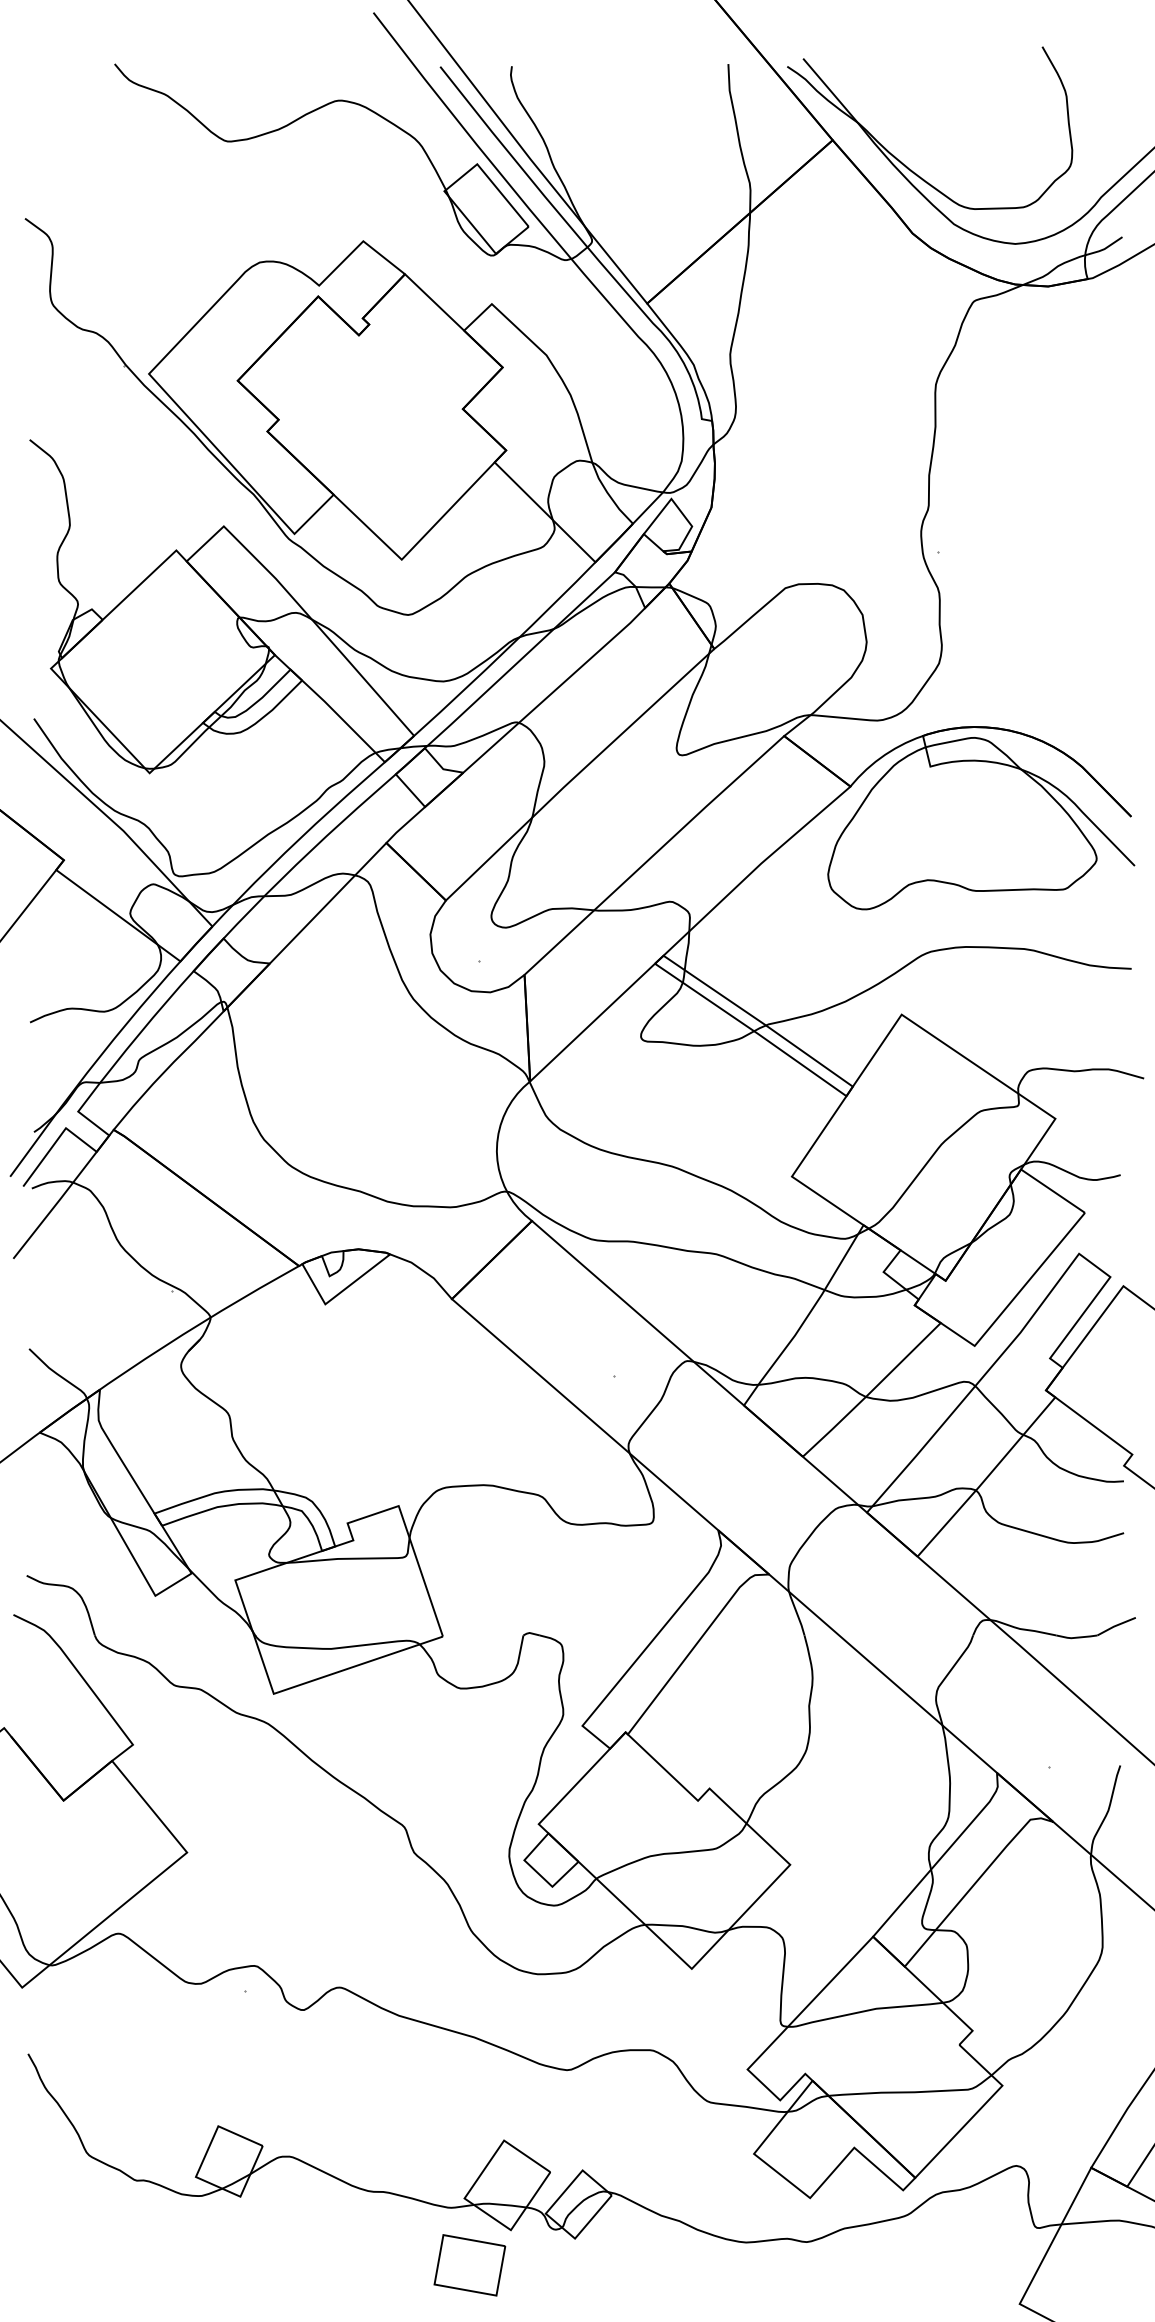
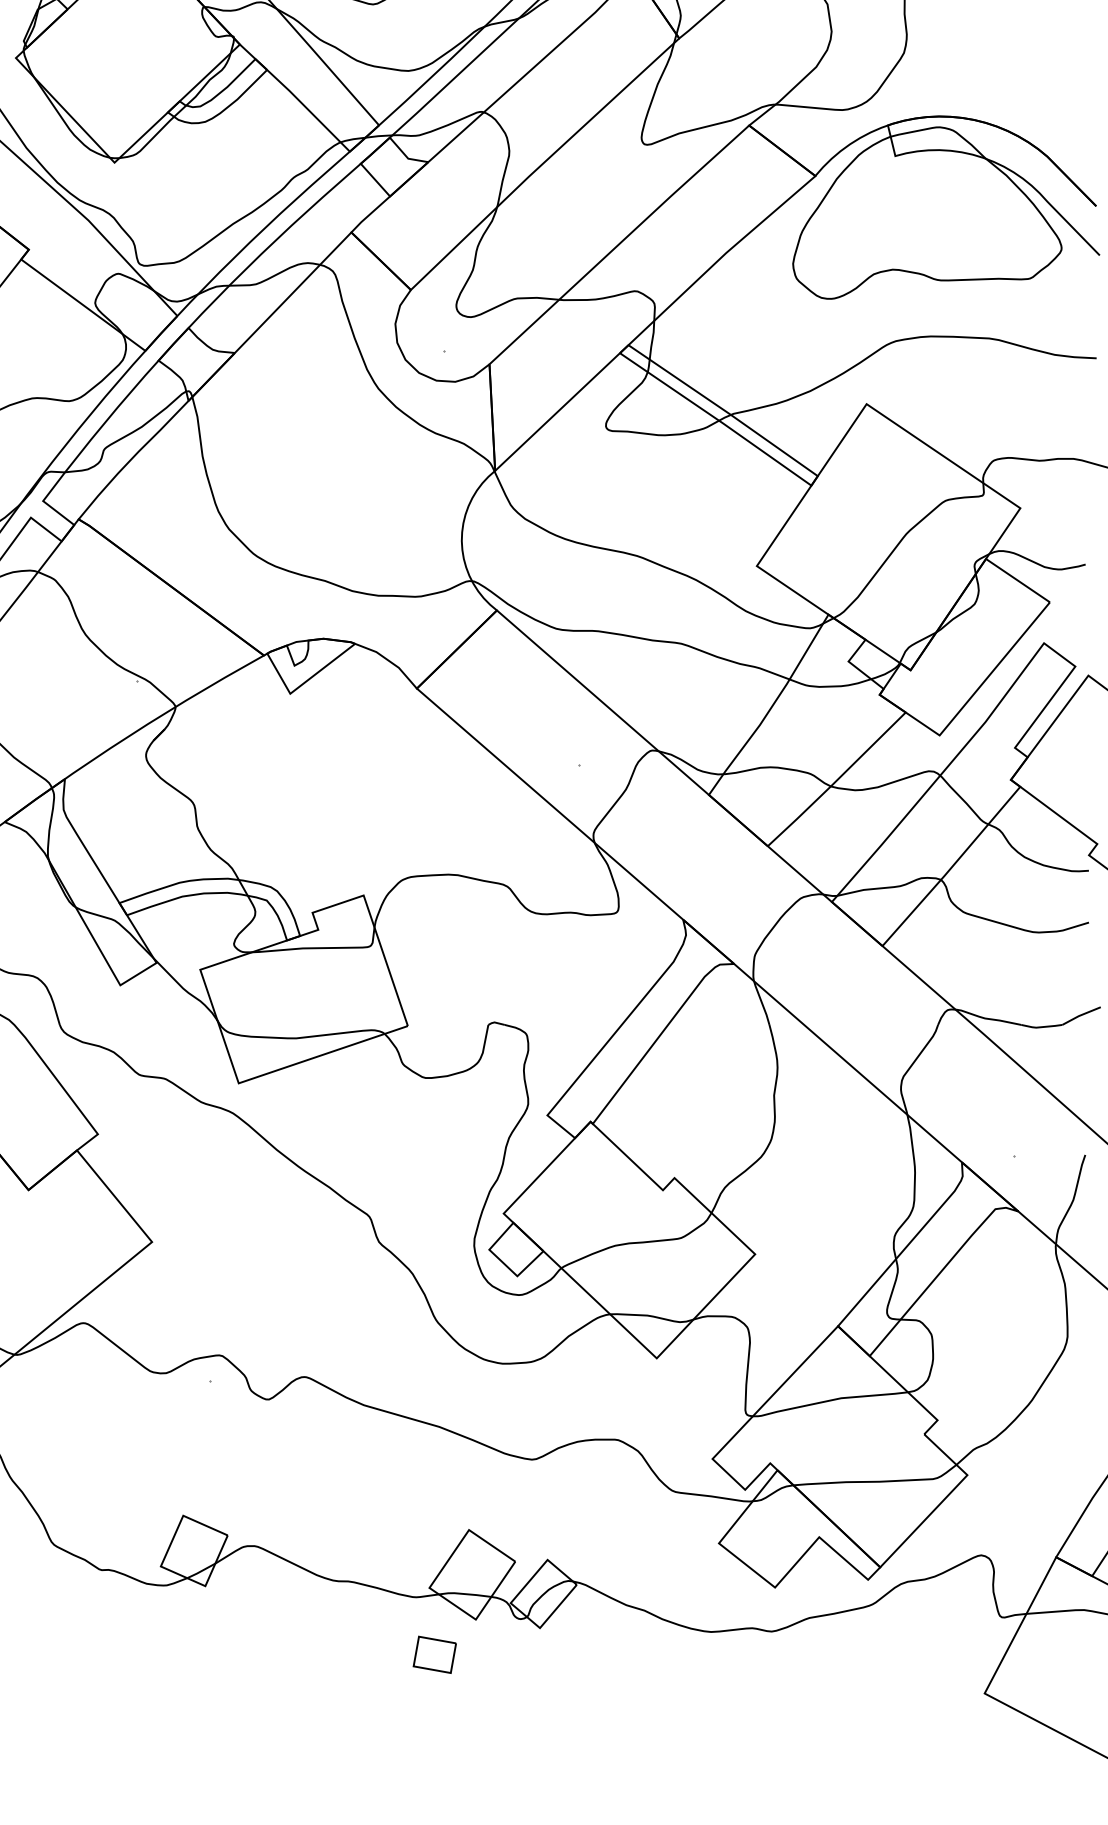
part: (469, 2265) -> (434, 1654), size x0.6

